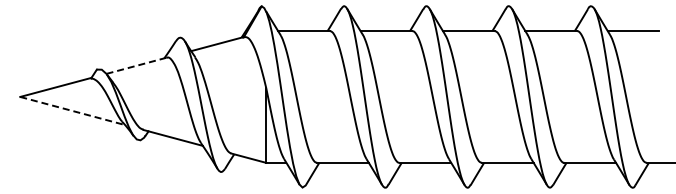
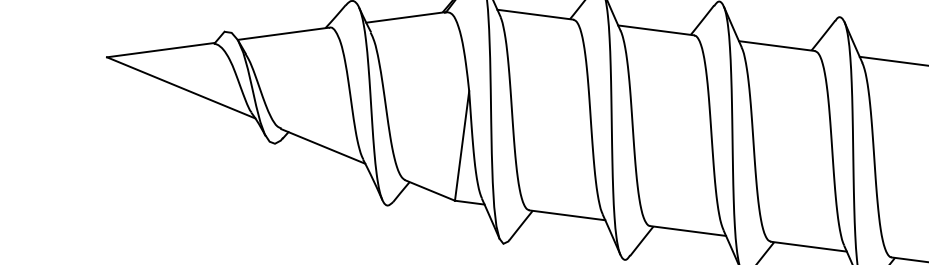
line: (135, 65) -> (281, 33), dashed -> solid
line: (73, 111) -> (182, 88), dashed -> solid

